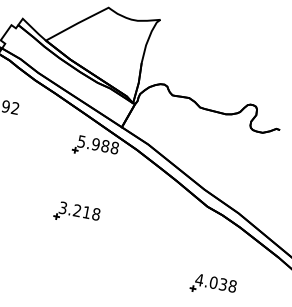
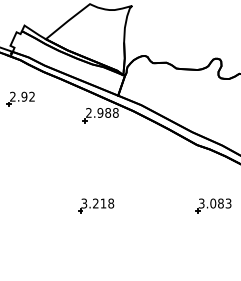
text: (81, 141) -> (88, 112), 5.988 -> 2.988
part: (77, 213) -> (96, 205), moved
text: (215, 282) -> (214, 203), 4.038 -> 3.083

